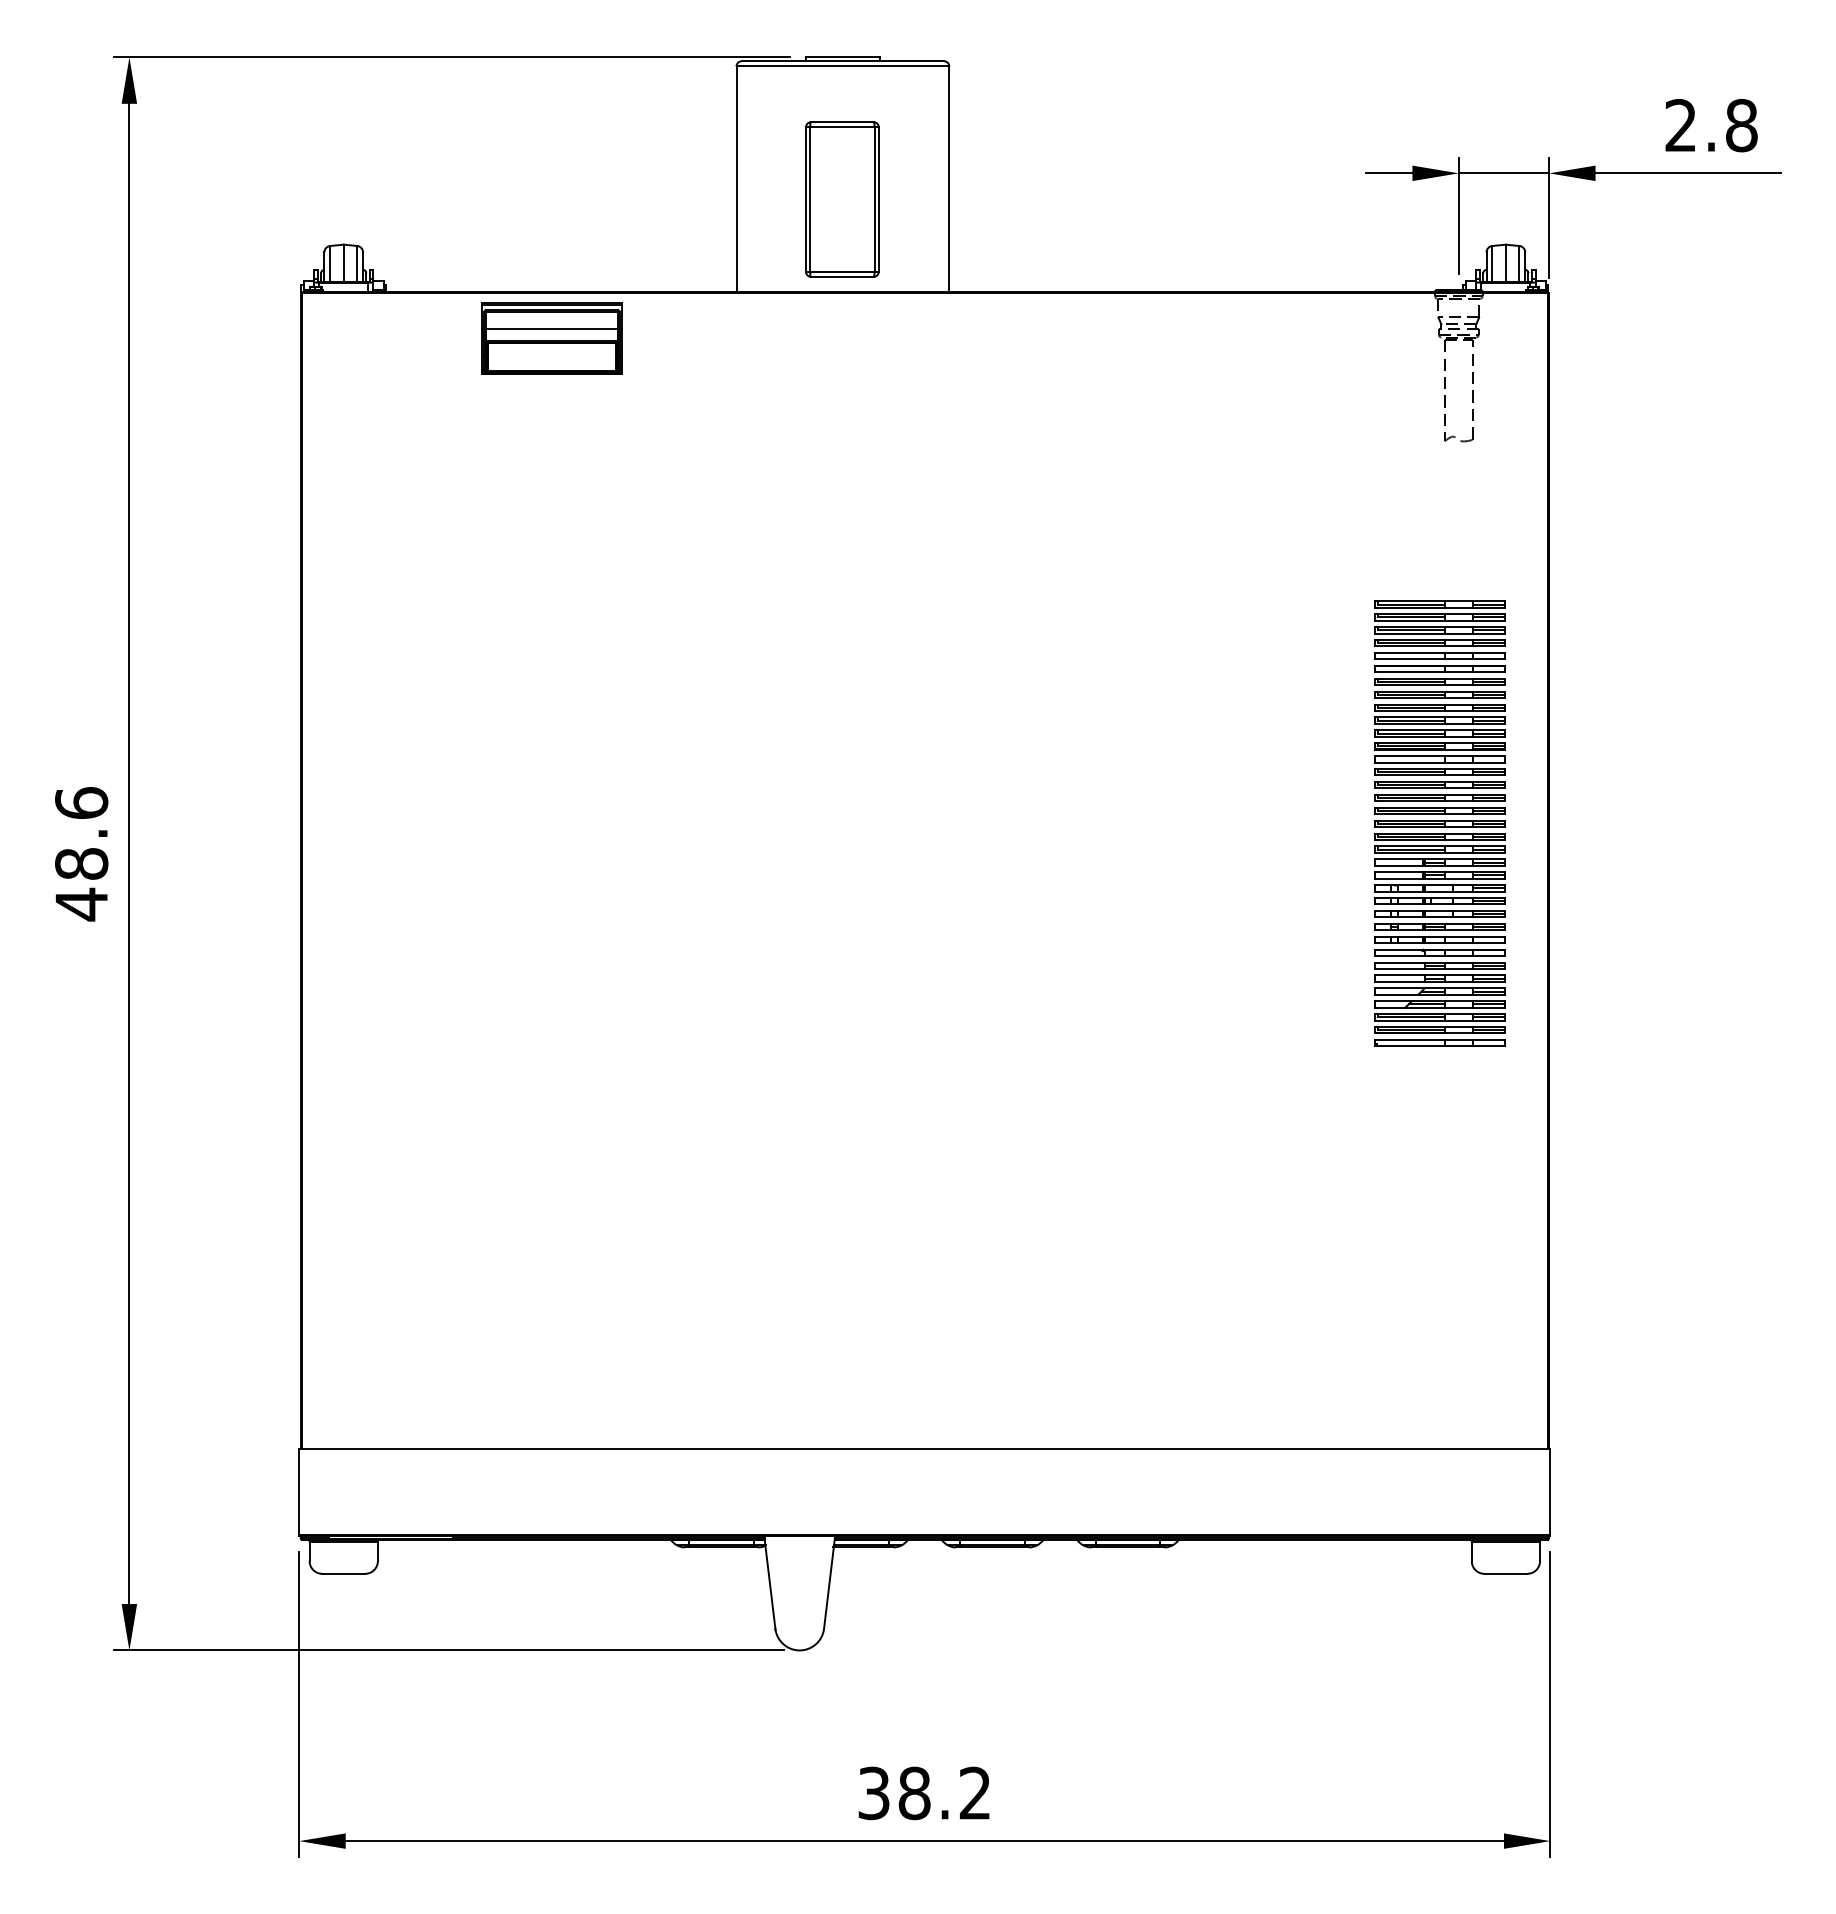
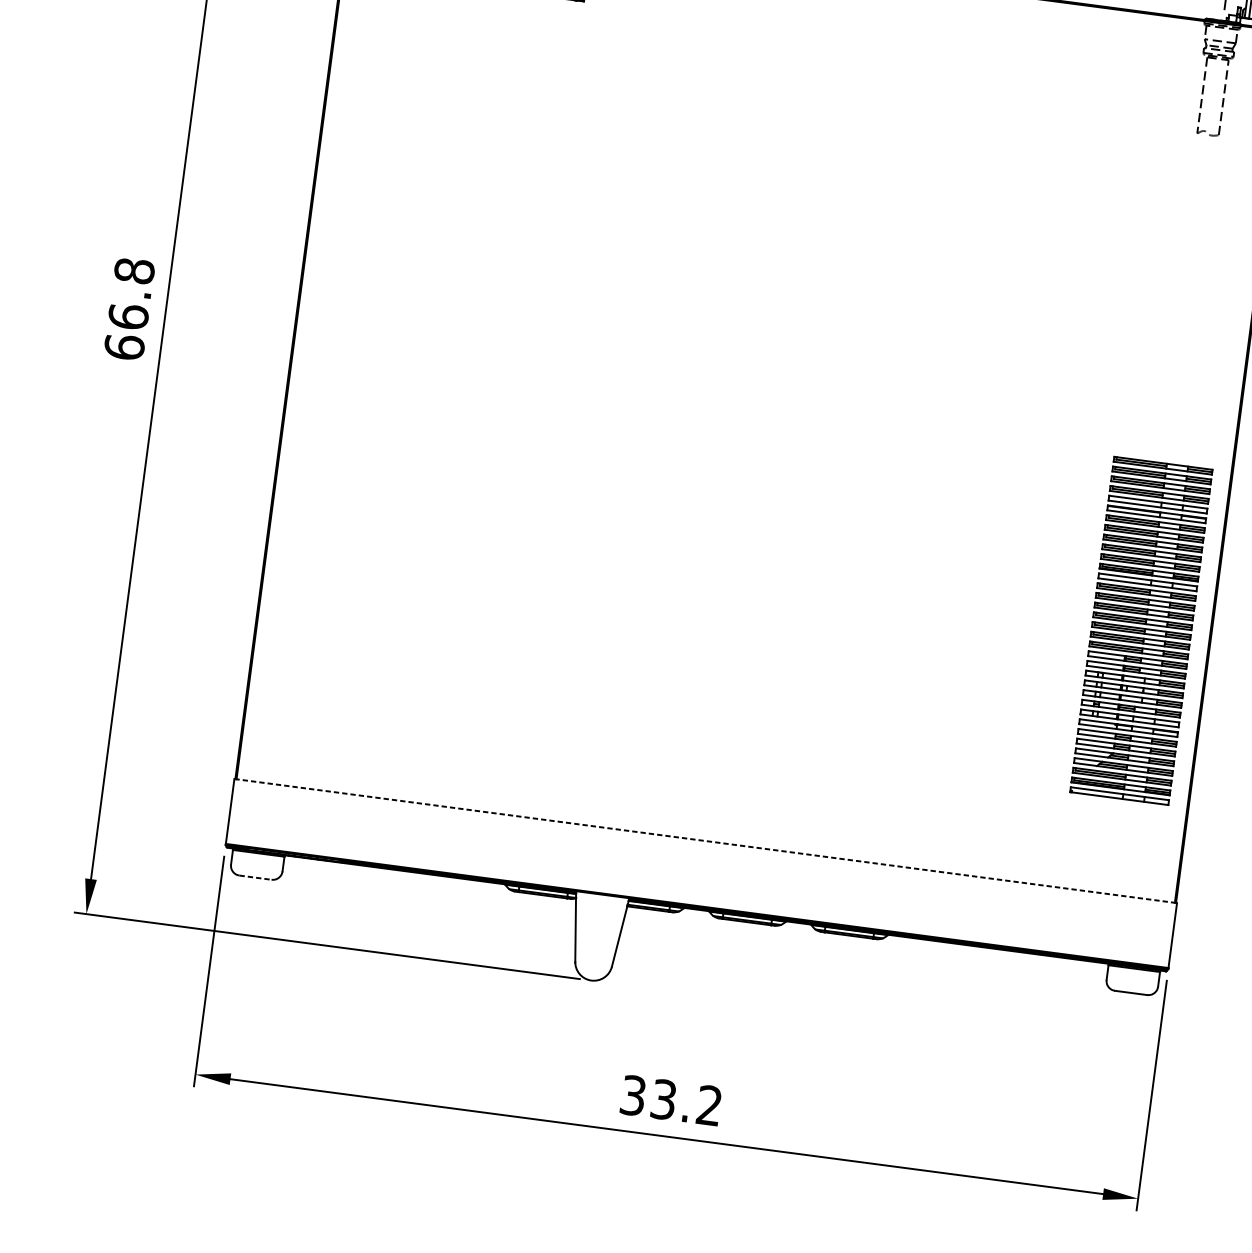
part: (1439, 823) -> (1140, 630), moved
text: (81, 854) -> (129, 309), 48.6 -> 66.8
line: (924, 1448) -> (705, 840), solid -> dashed
line: (344, 1573) -> (256, 877), solid -> dashed
text: (914, 1793) -> (663, 1099), 38.2 -> 33.2

